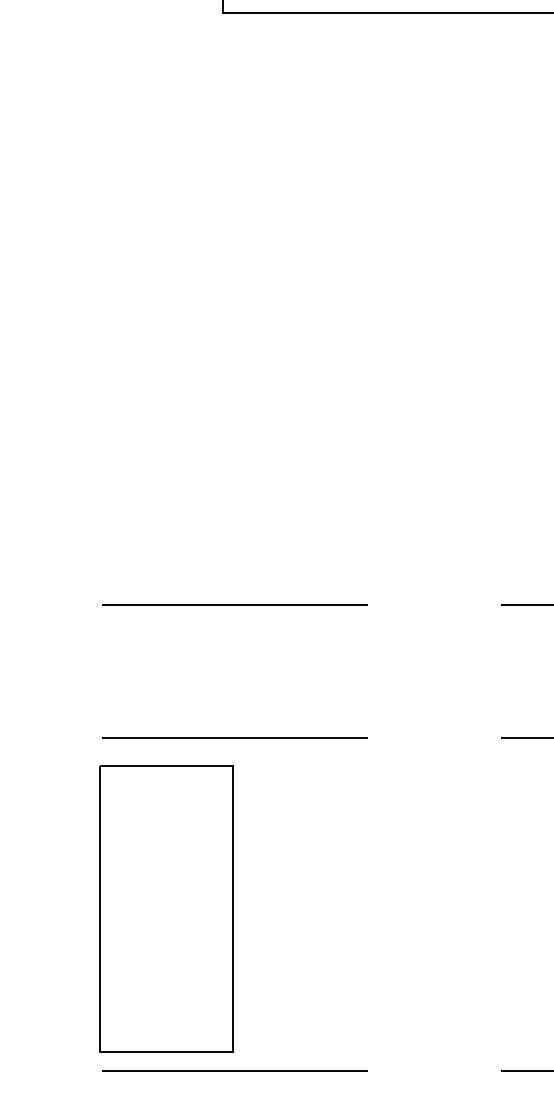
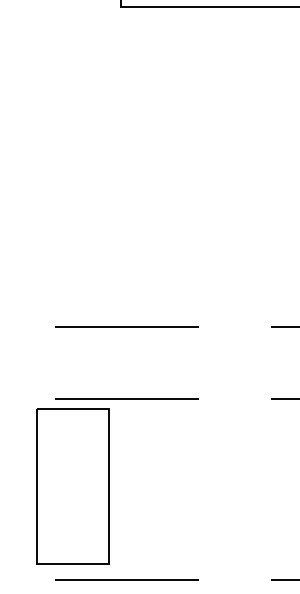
part: (165, 908) -> (72, 486), moved

